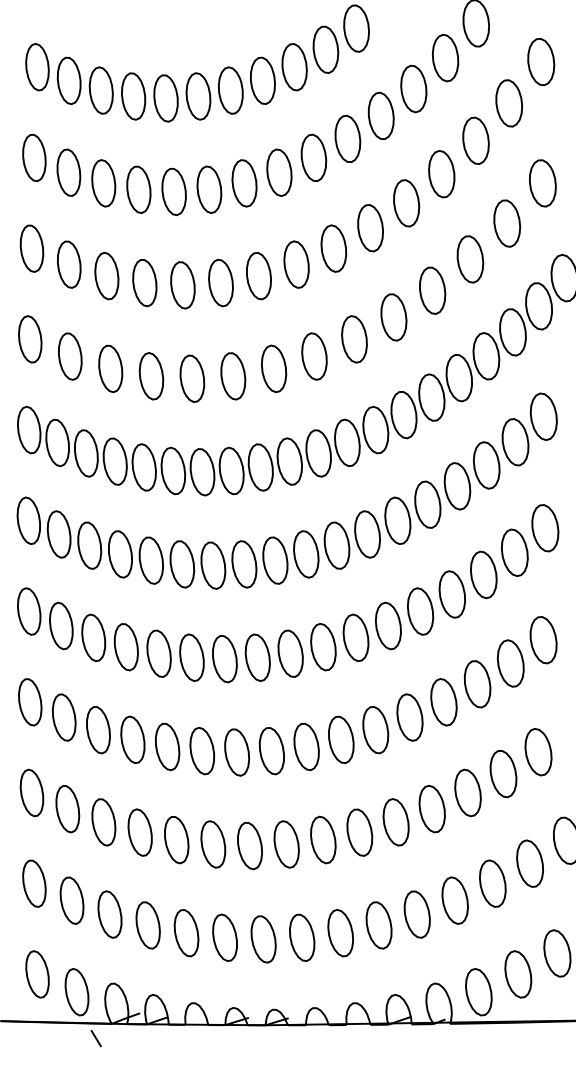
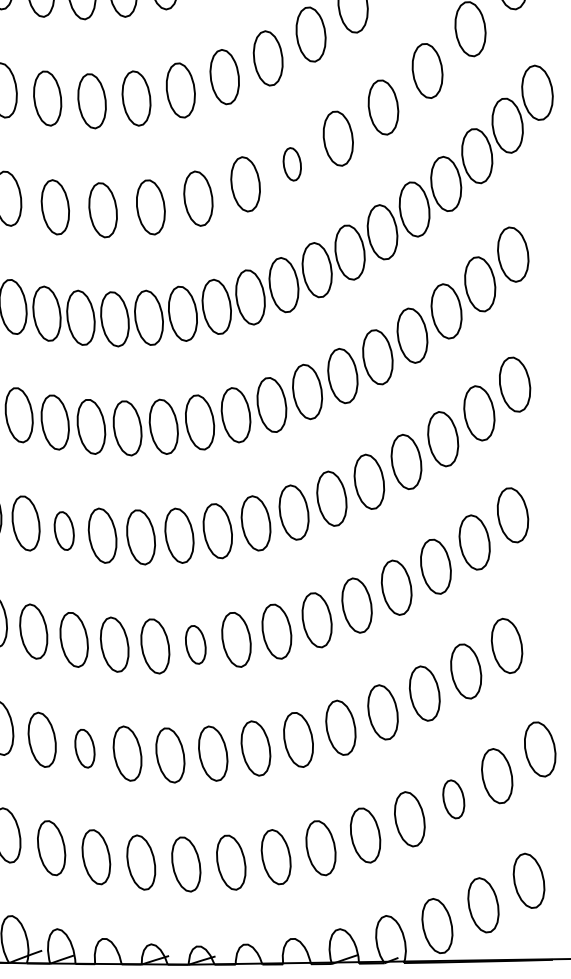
part: (354, 339) -> (292, 164), size x0.6
part: (158, 653) -> (63, 530), size x0.7
part: (271, 751) -> (195, 645), size x0.7
part: (176, 840) -> (84, 749), size x0.7
part: (492, 883) -> (453, 799), size x0.7

